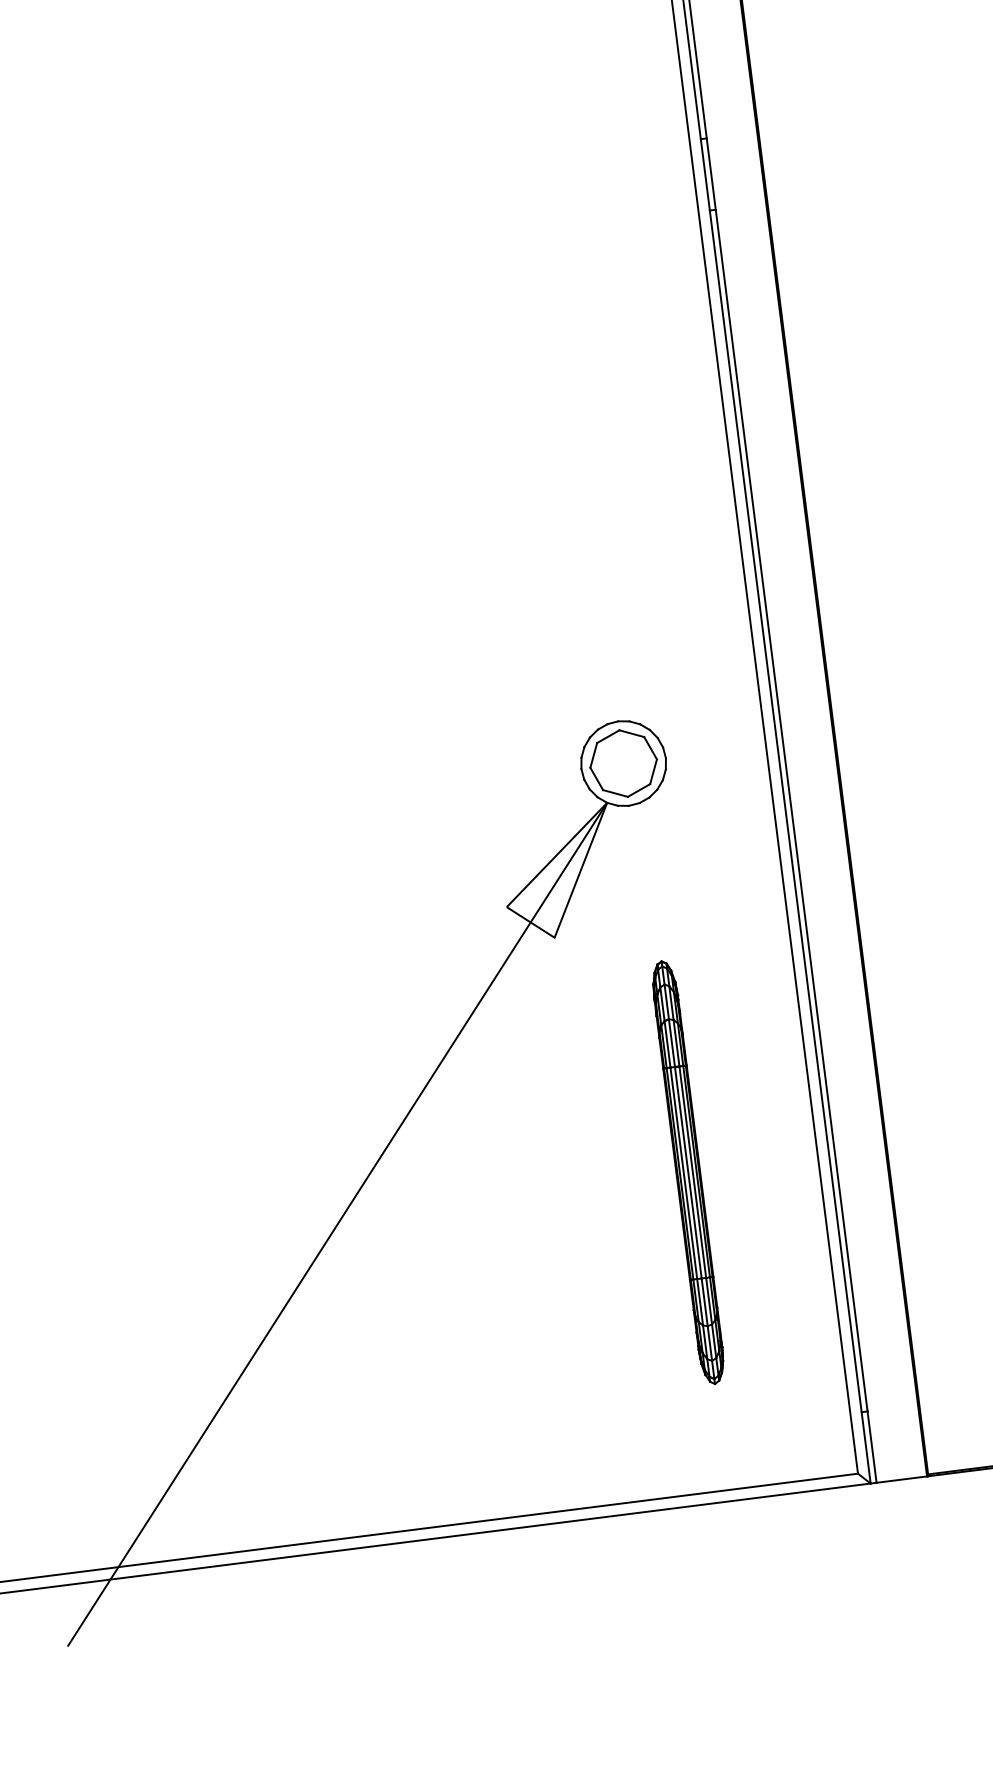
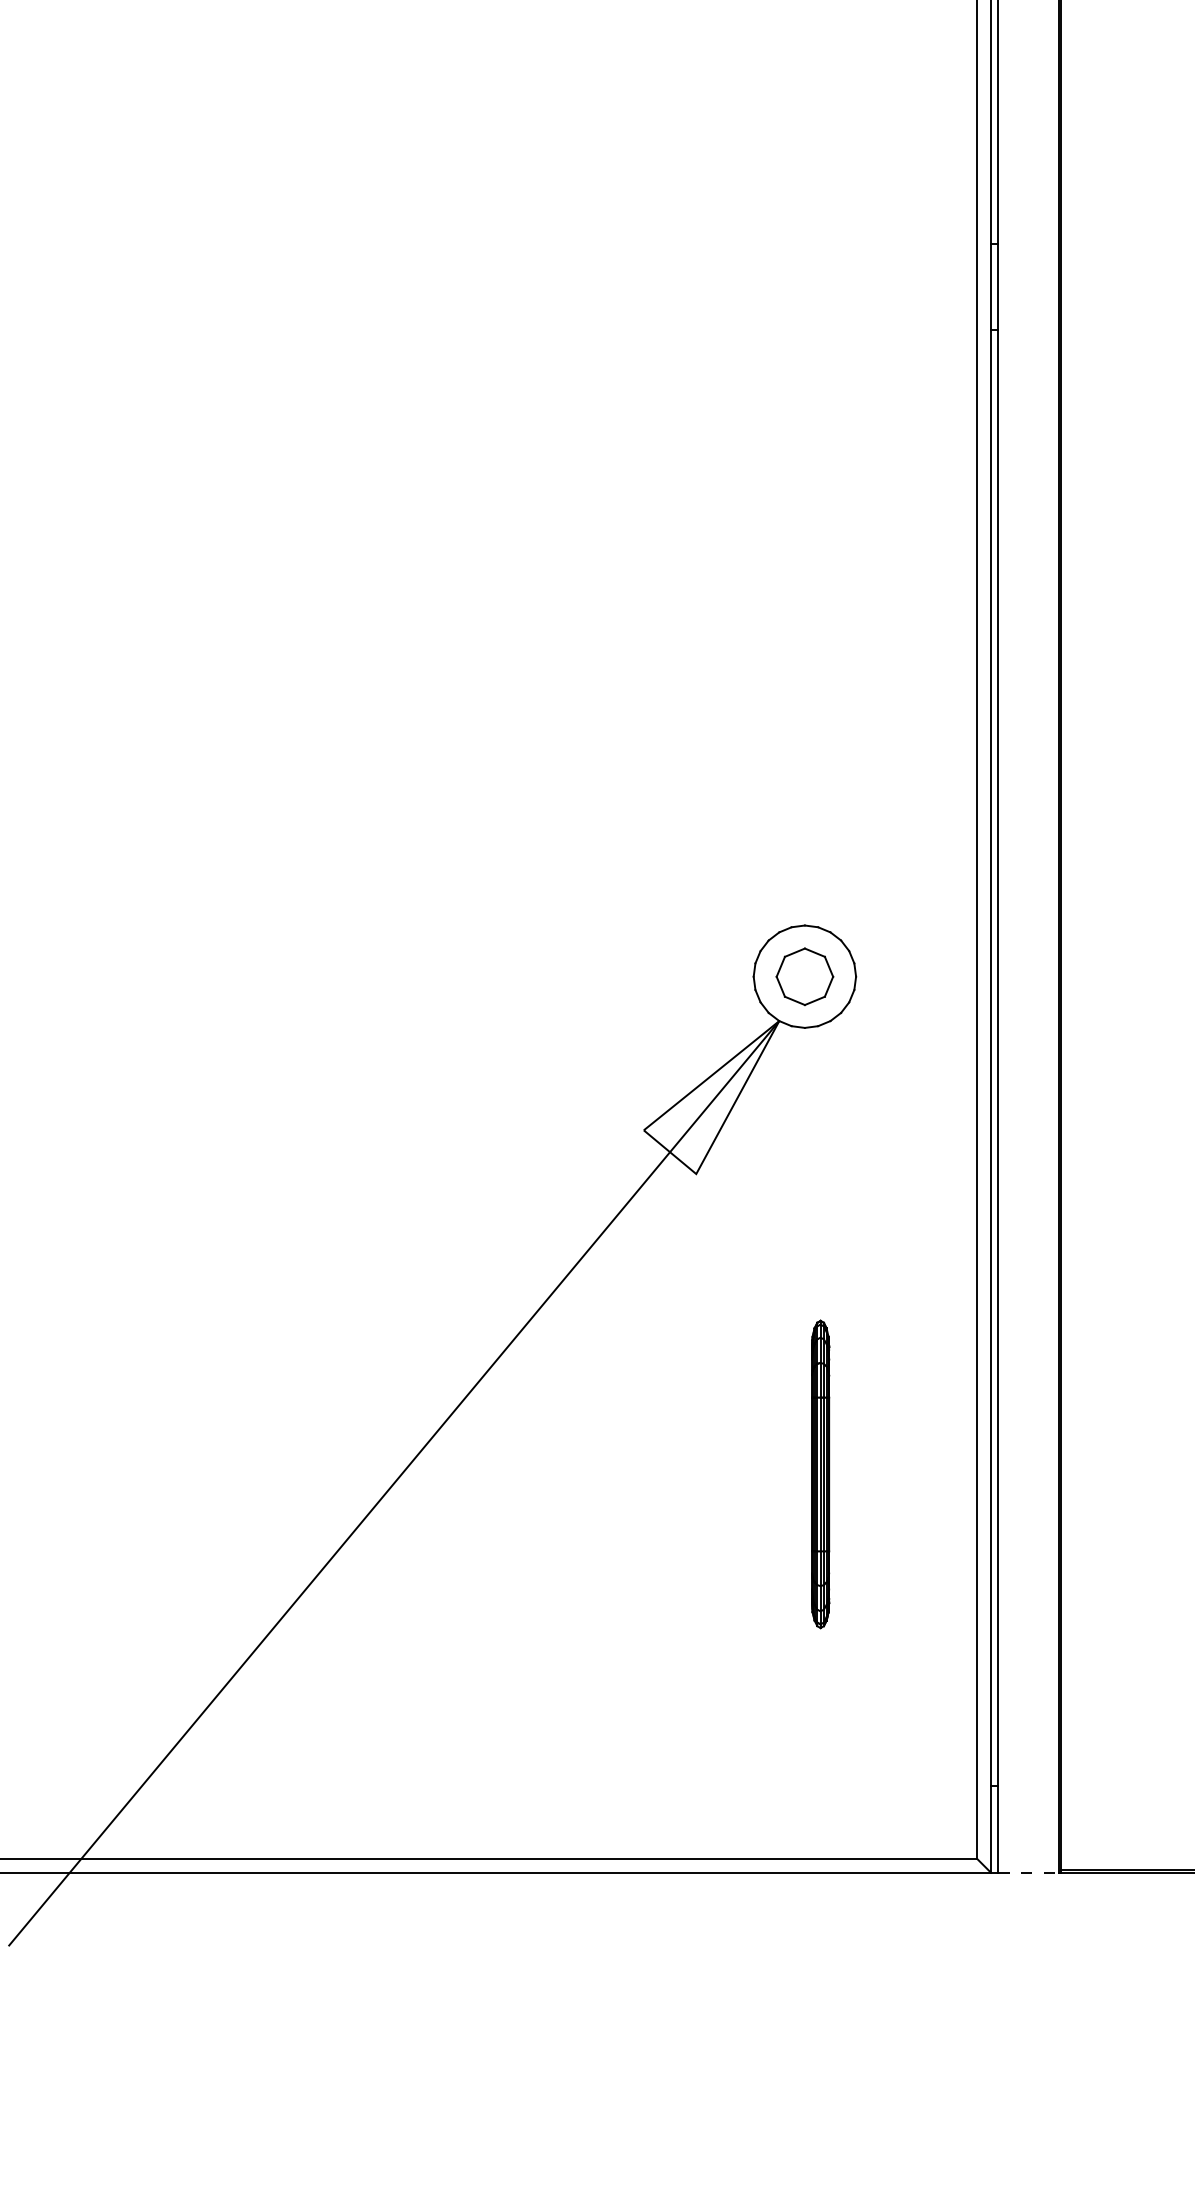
part: (623, 763) -> (804, 976), size x0.7
part: (688, 1172) -> (820, 1474), size x0.6
line: (901, 1479) -> (1028, 1872), solid -> dashed

